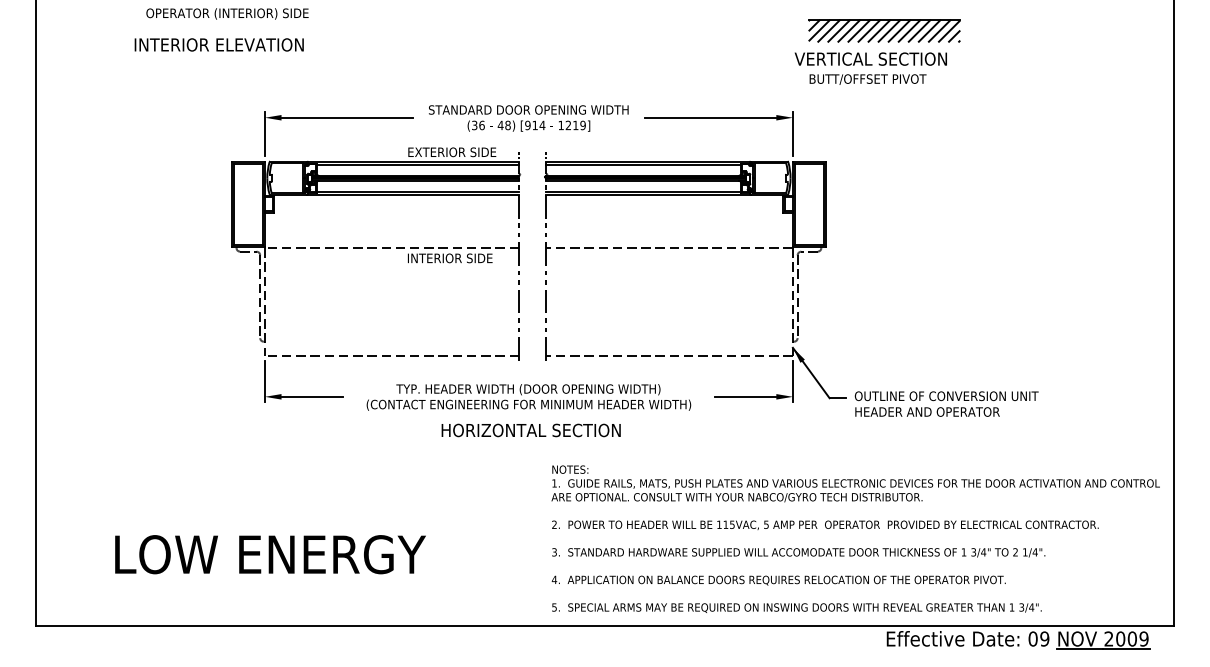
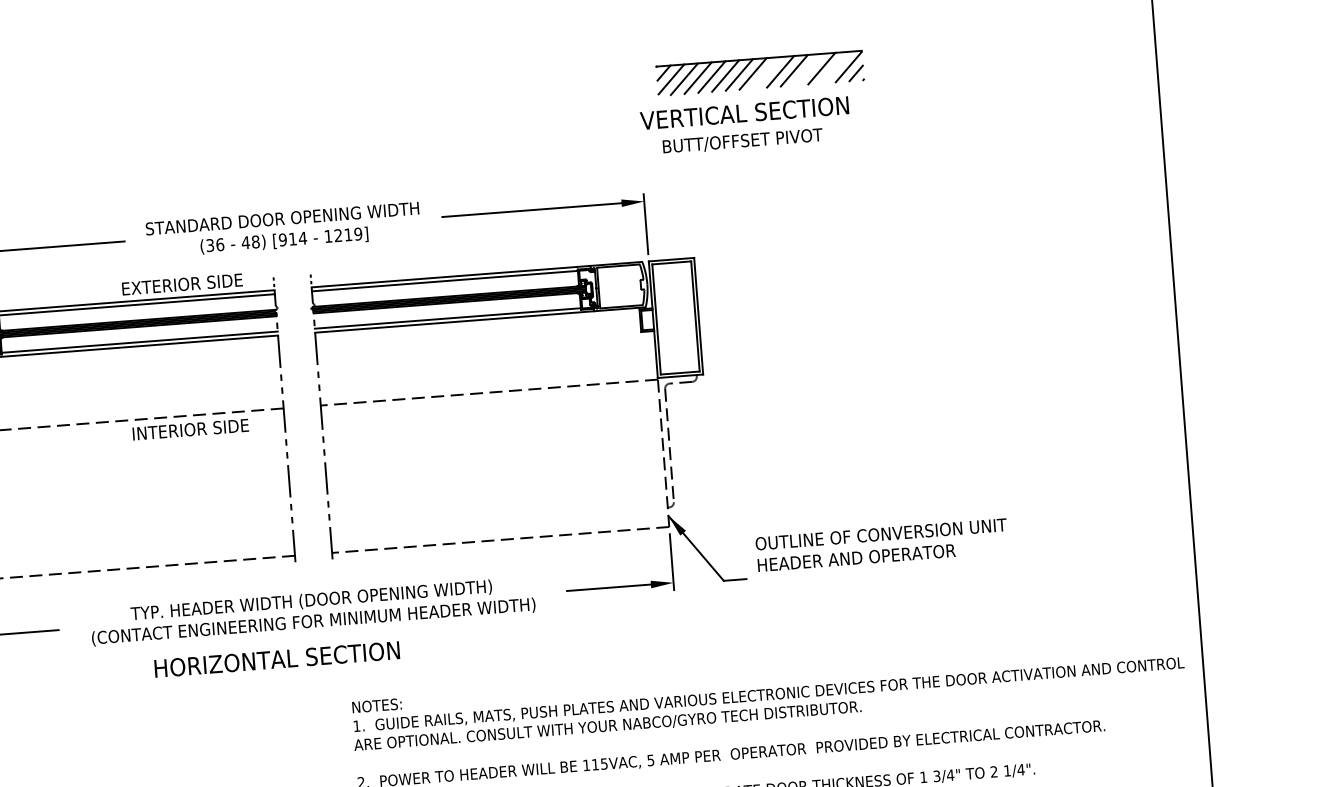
line: (889, 30) -> (767, 72), removed
line: (919, 30) -> (808, 68), removed
line: (939, 30) -> (835, 66), removed
text: (946, 403) -> (881, 544), moved
text: (530, 430) -> (276, 659), moved

